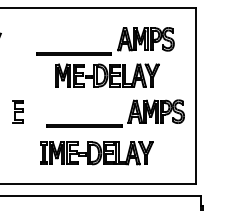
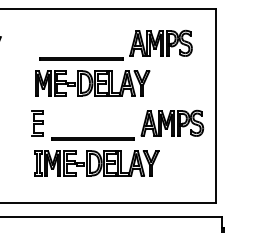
part: (107, 75) -> (92, 83), moved
part: (17, 111) -> (37, 123), moved
part: (96, 153) -> (96, 163), moved

